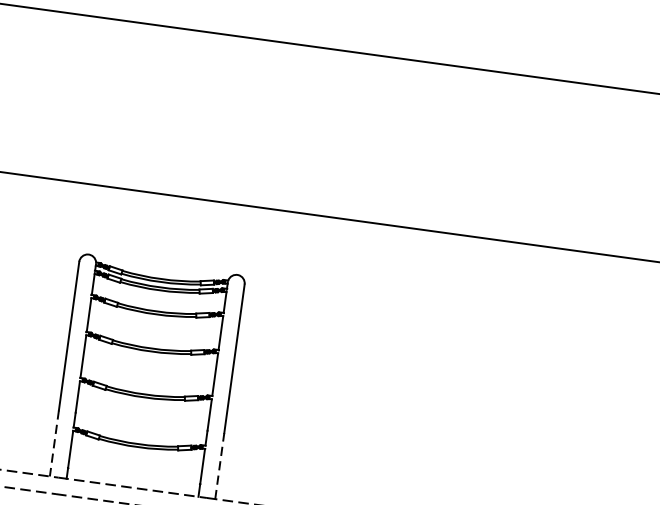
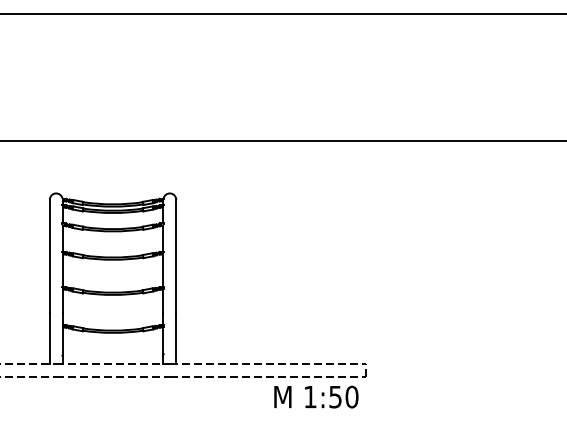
line: (53, 444) -> (49, 339), dashed -> solid
line: (220, 465) -> (176, 338), dashed -> solid

